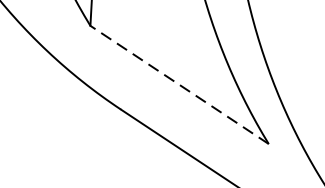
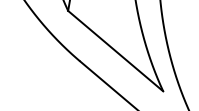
line: (179, 83) -> (115, 50), dashed -> solid

